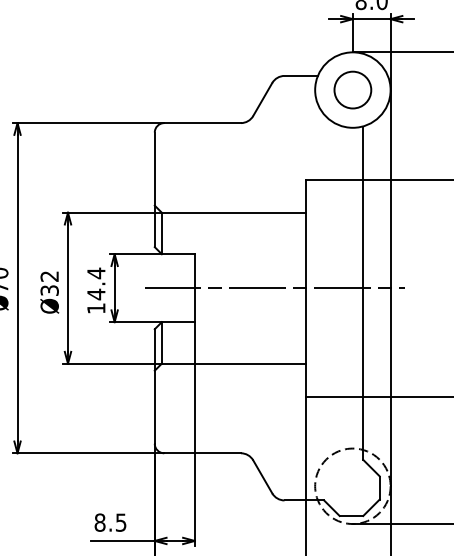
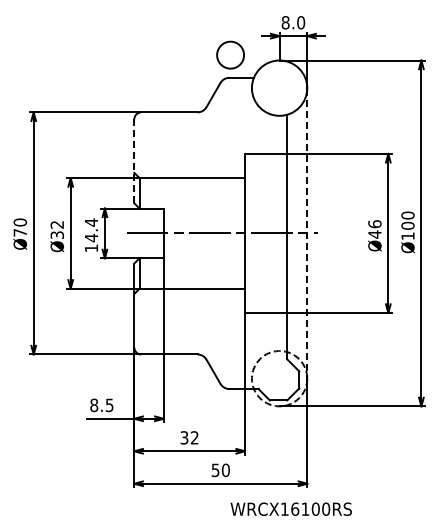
circle: (352, 89) -> (230, 54), moved
line: (155, 188) -> (134, 160), solid -> dashed
line: (390, 288) -> (307, 233), solid -> dashed

